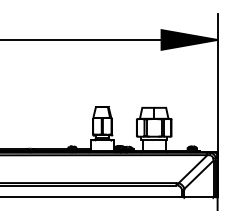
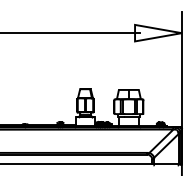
fill: (189, 39) -> (158, 32), removed

